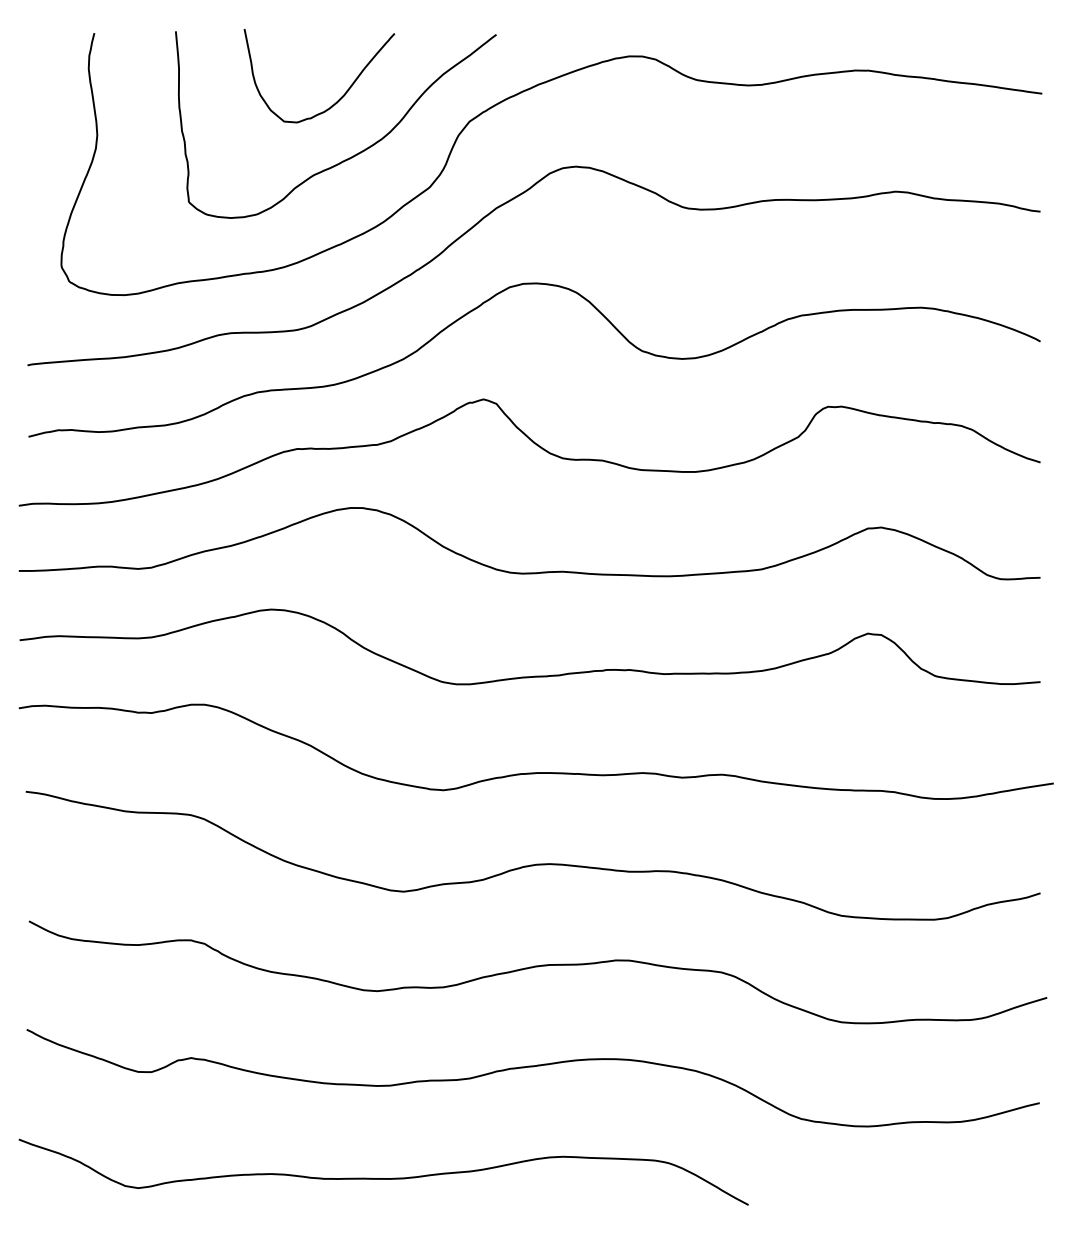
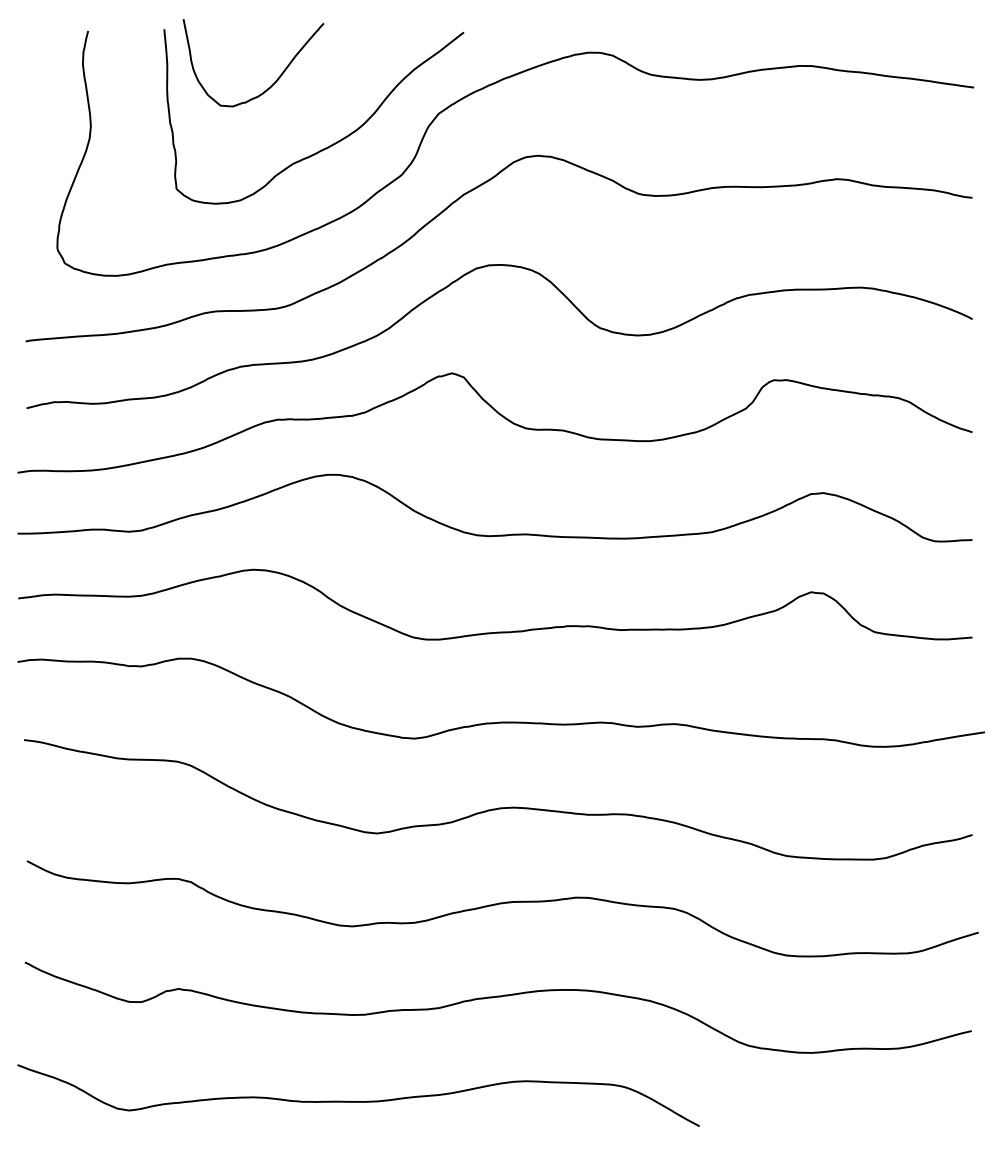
curve: (340, 96) -> (273, 82), moved

